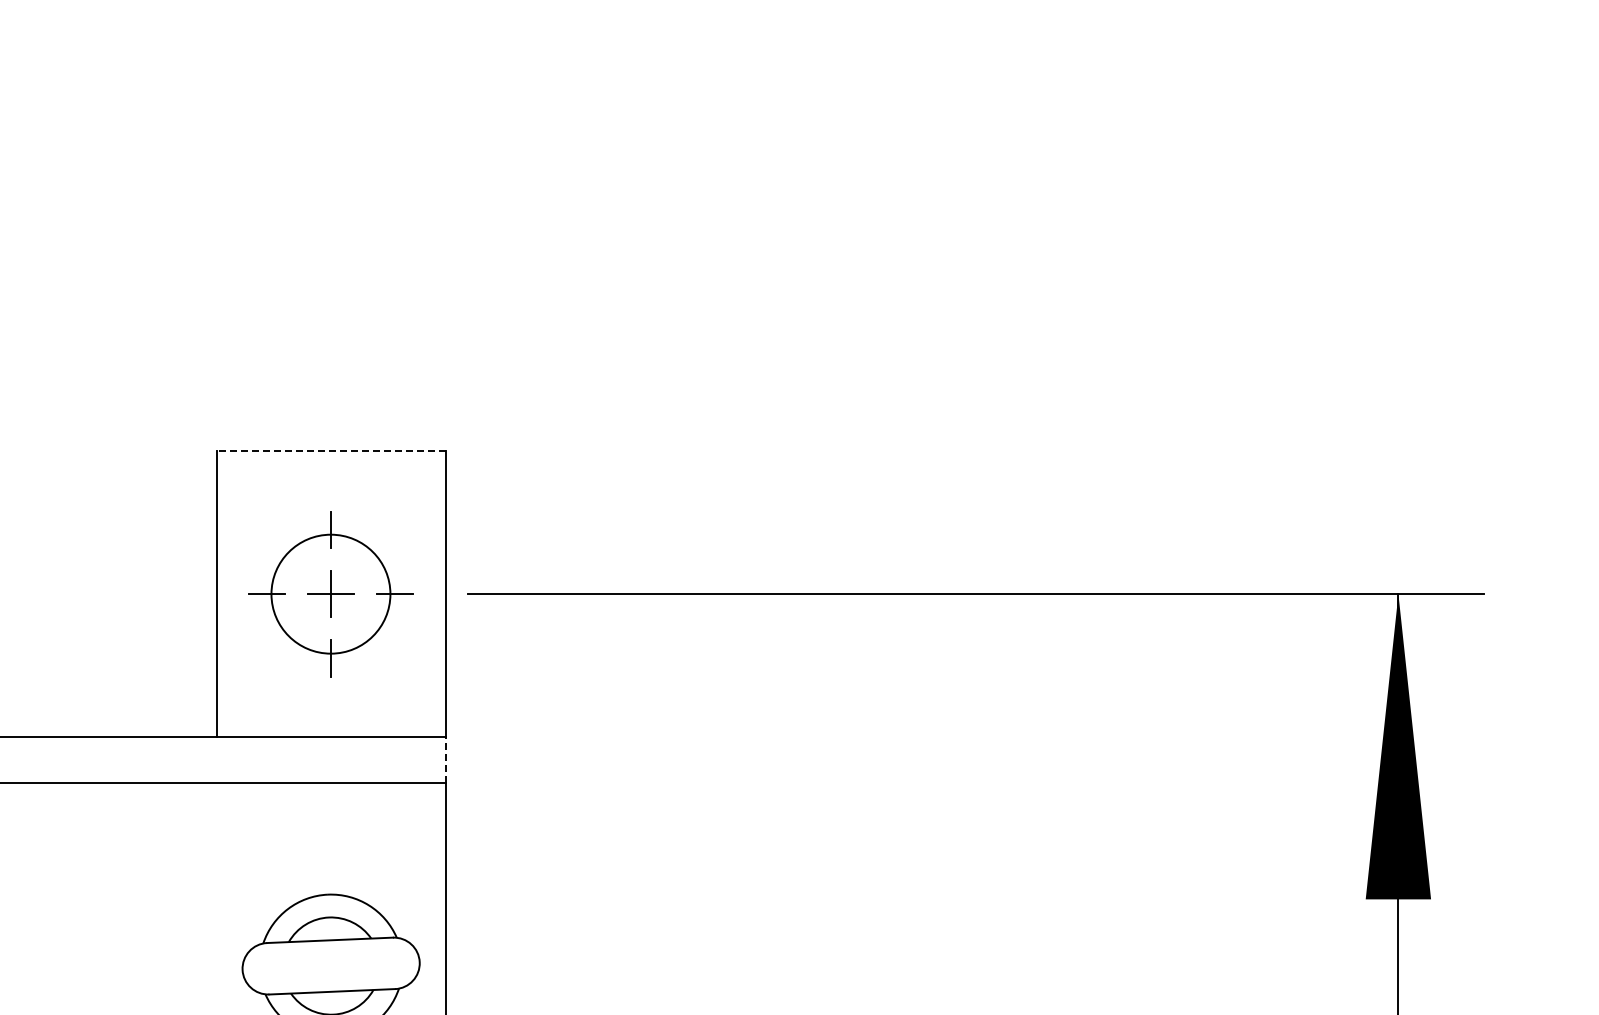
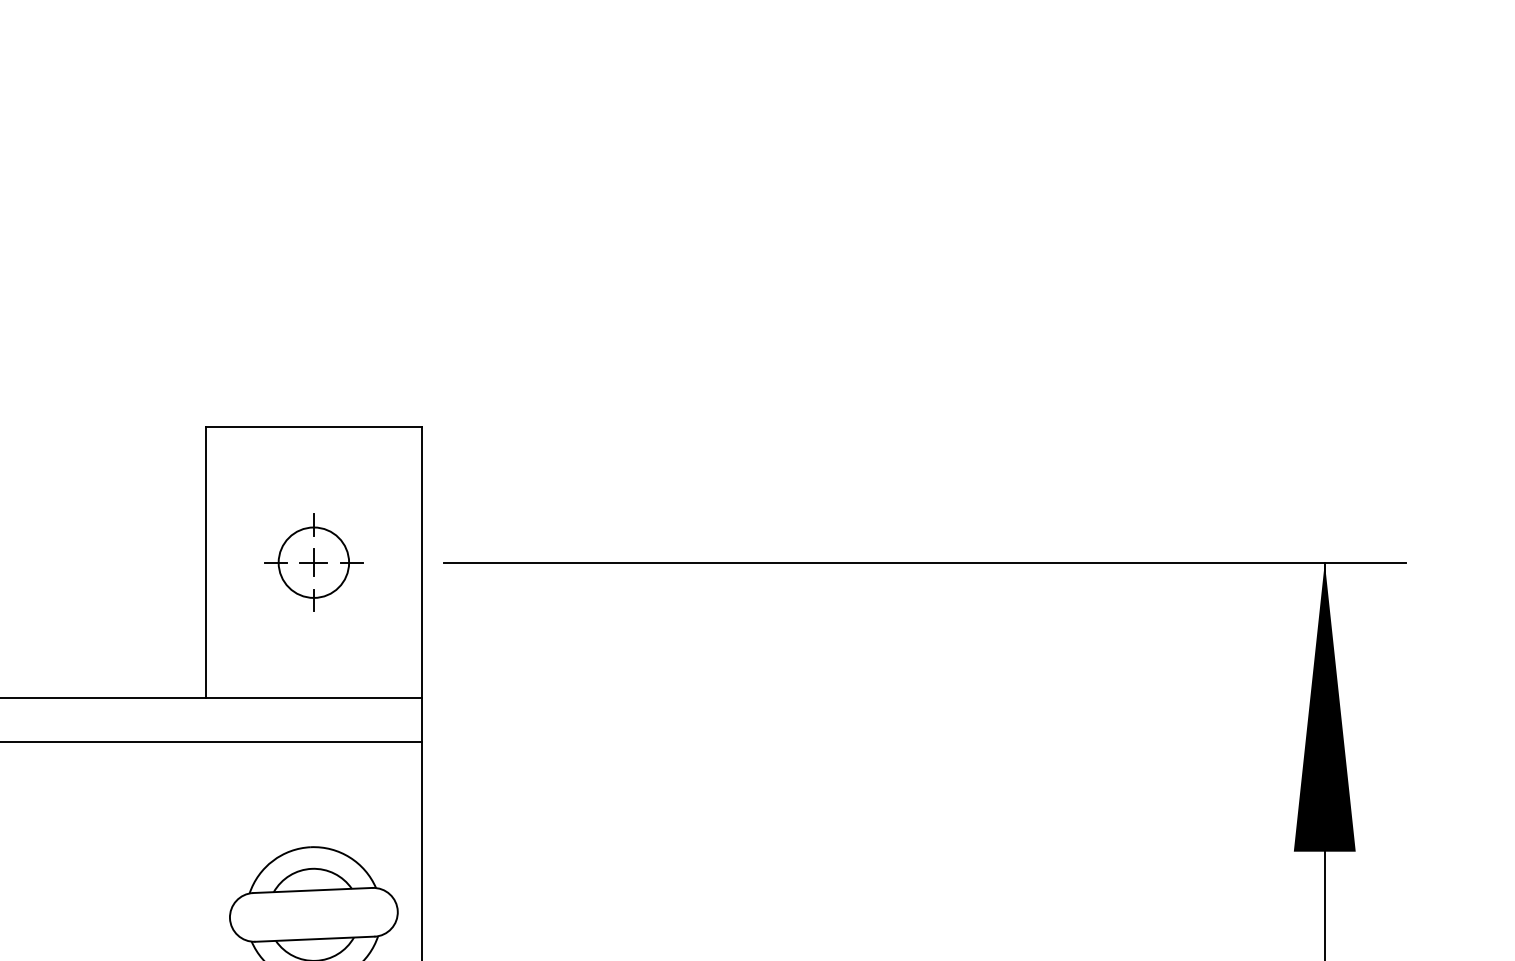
line: (330, 451) -> (313, 427), dashed -> solid
part: (331, 594) -> (314, 562), size x0.62
line: (445, 760) -> (422, 720), dashed -> solid

